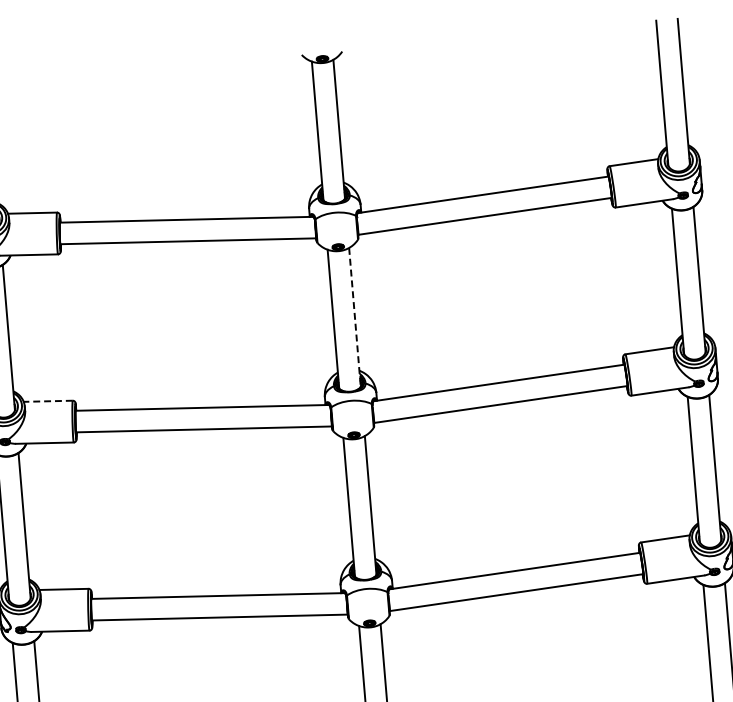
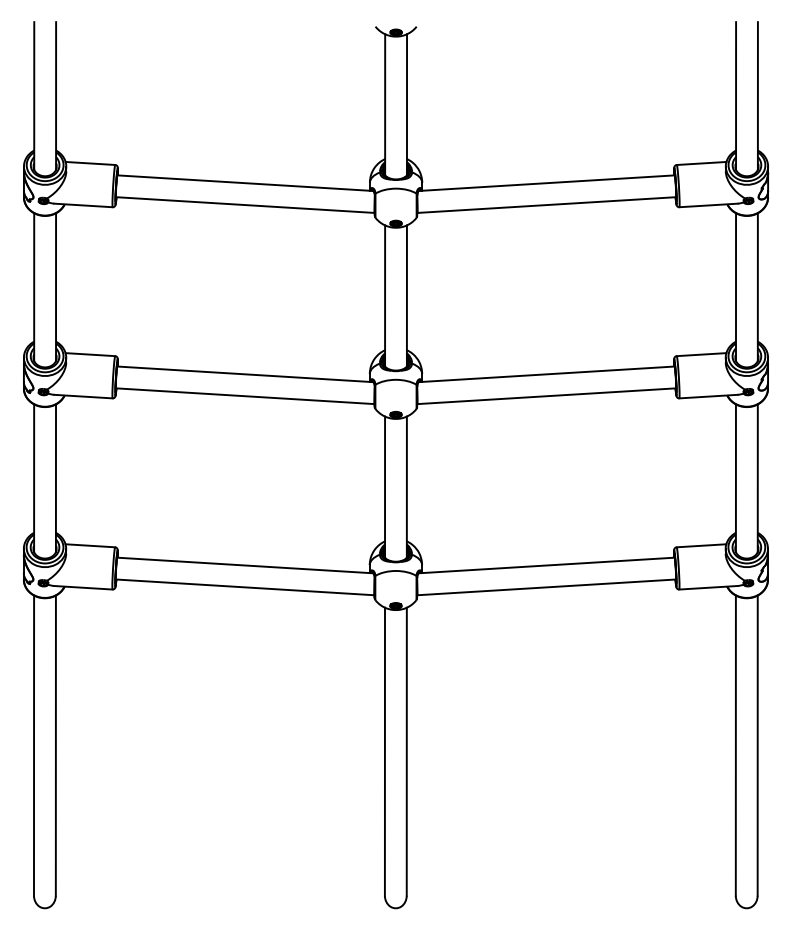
line: (354, 317) -> (406, 296), dashed -> solid
line: (48, 401) -> (90, 354), dashed -> solid

